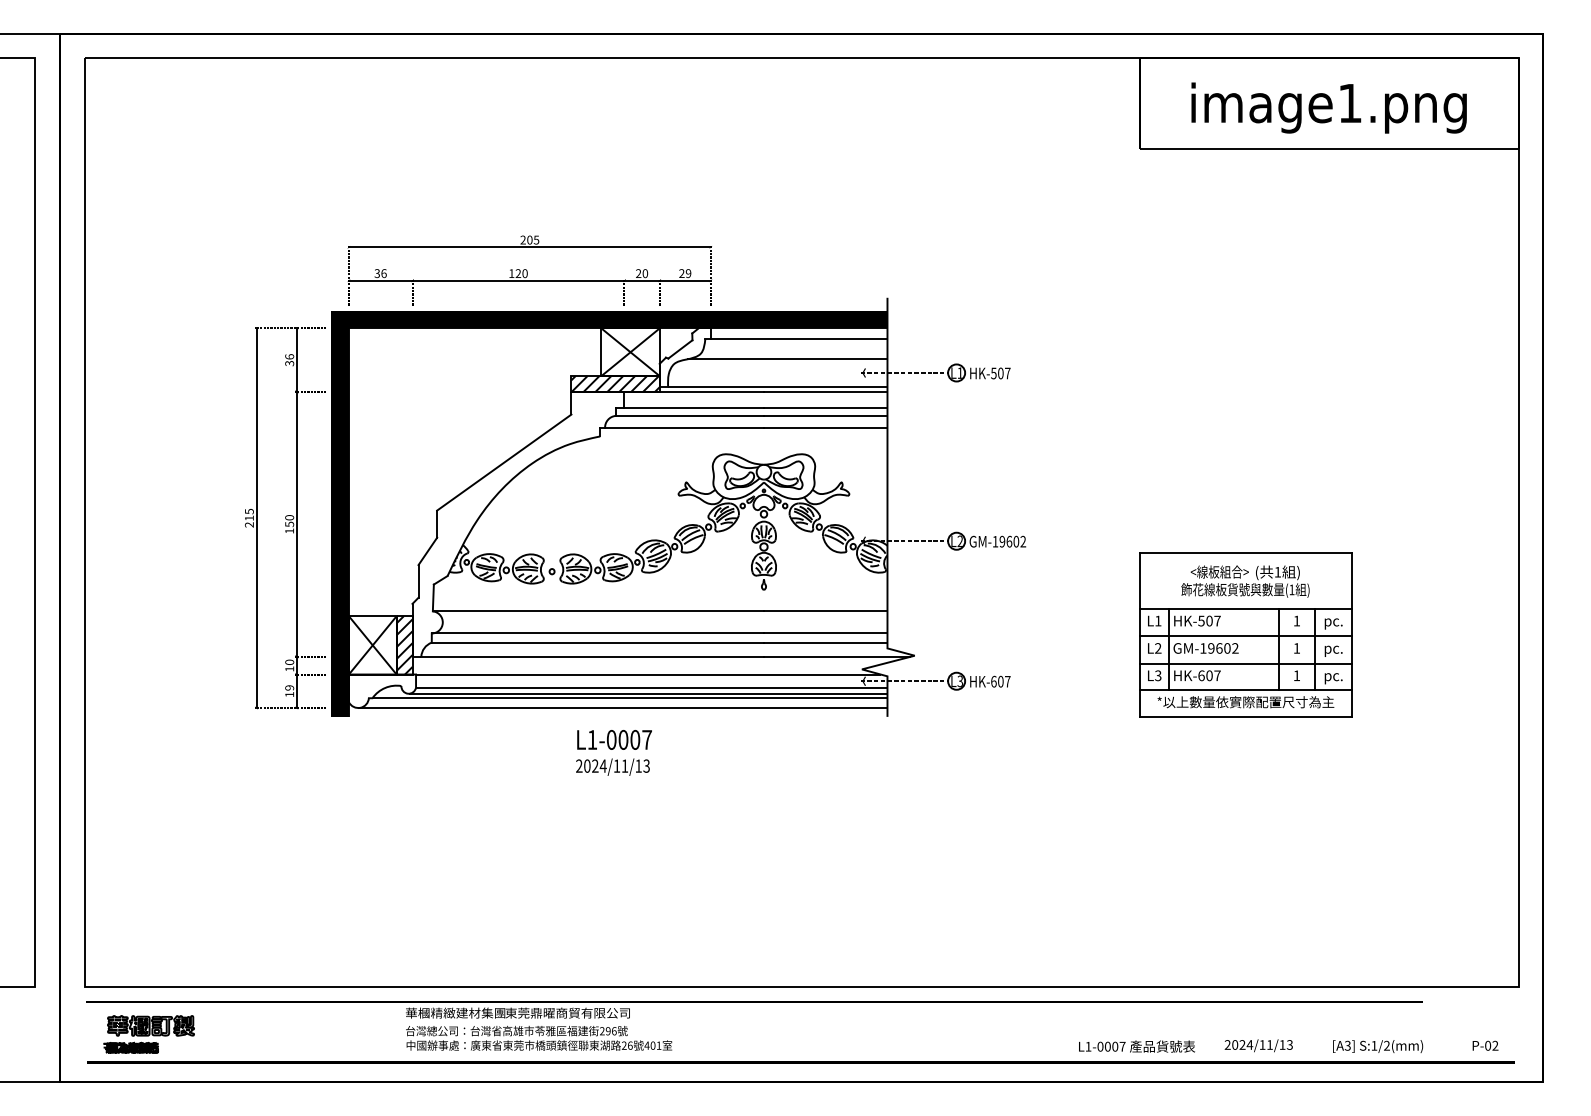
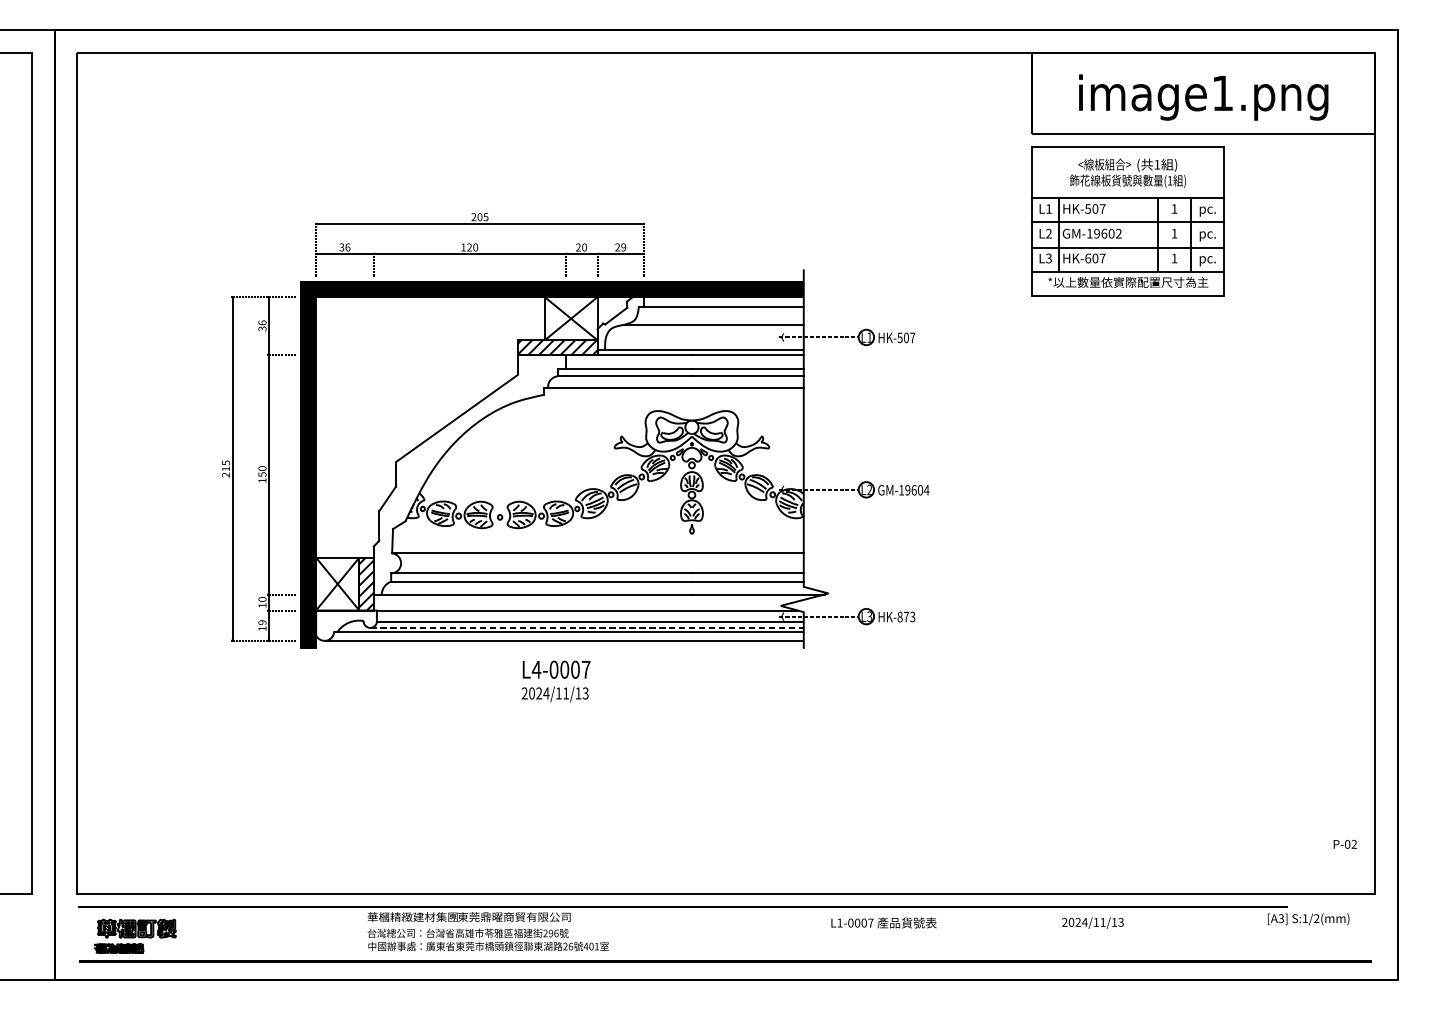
text: (1023, 541) -> (926, 490), GM-19602 -> GM-19604
part: (1245, 634) -> (1127, 221), moved
text: (1000, 681) -> (906, 616), HK-607 -> HK-873
line: (647, 693) -> (586, 627), solid -> dashed
text: (592, 739) -> (536, 669), L1-0007 -> L4-0007
text: (1258, 1045) -> (1092, 922), moved
text: (1485, 1045) -> (1345, 844), moved
text: (1136, 1046) -> (883, 922), moved
text: (1378, 1046) -> (1309, 919), moved

